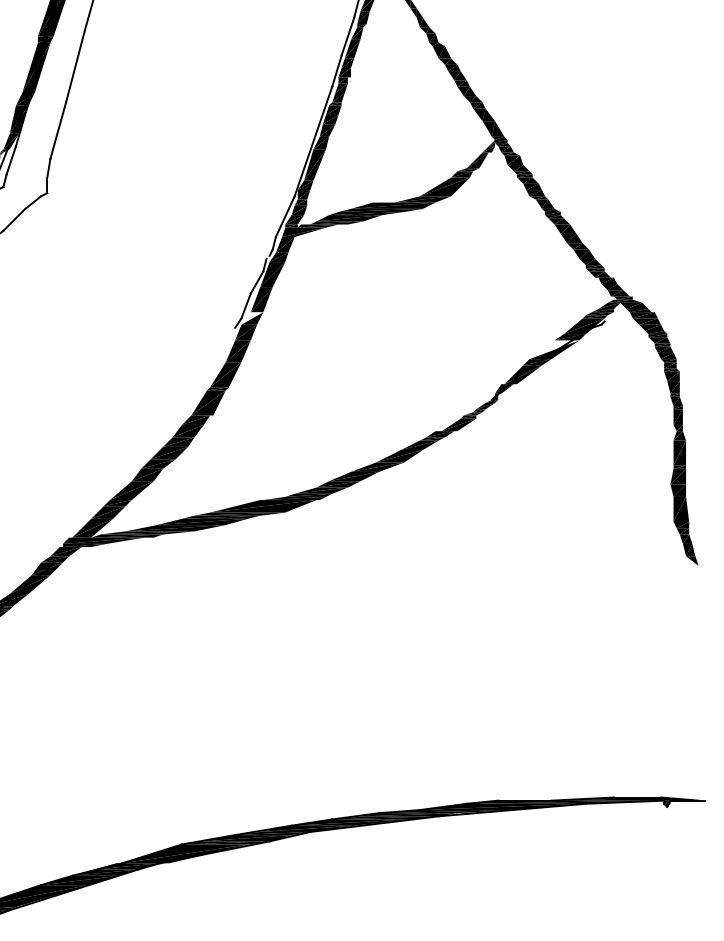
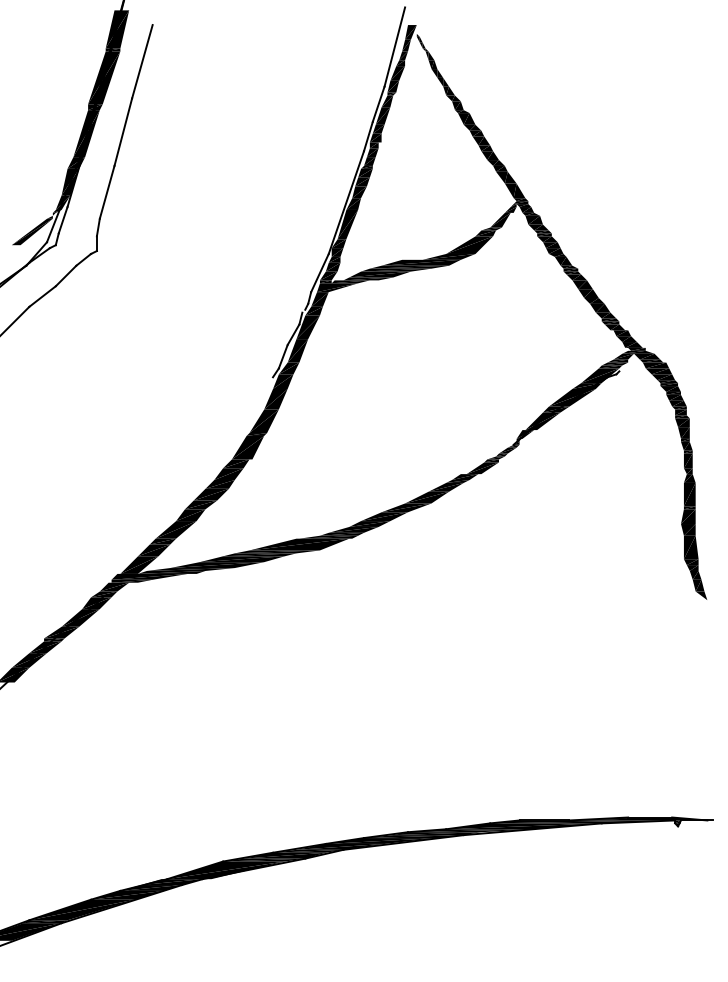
fill: (251, 318) -> (288, 368), added
fill: (553, 349) -> (571, 397), added

